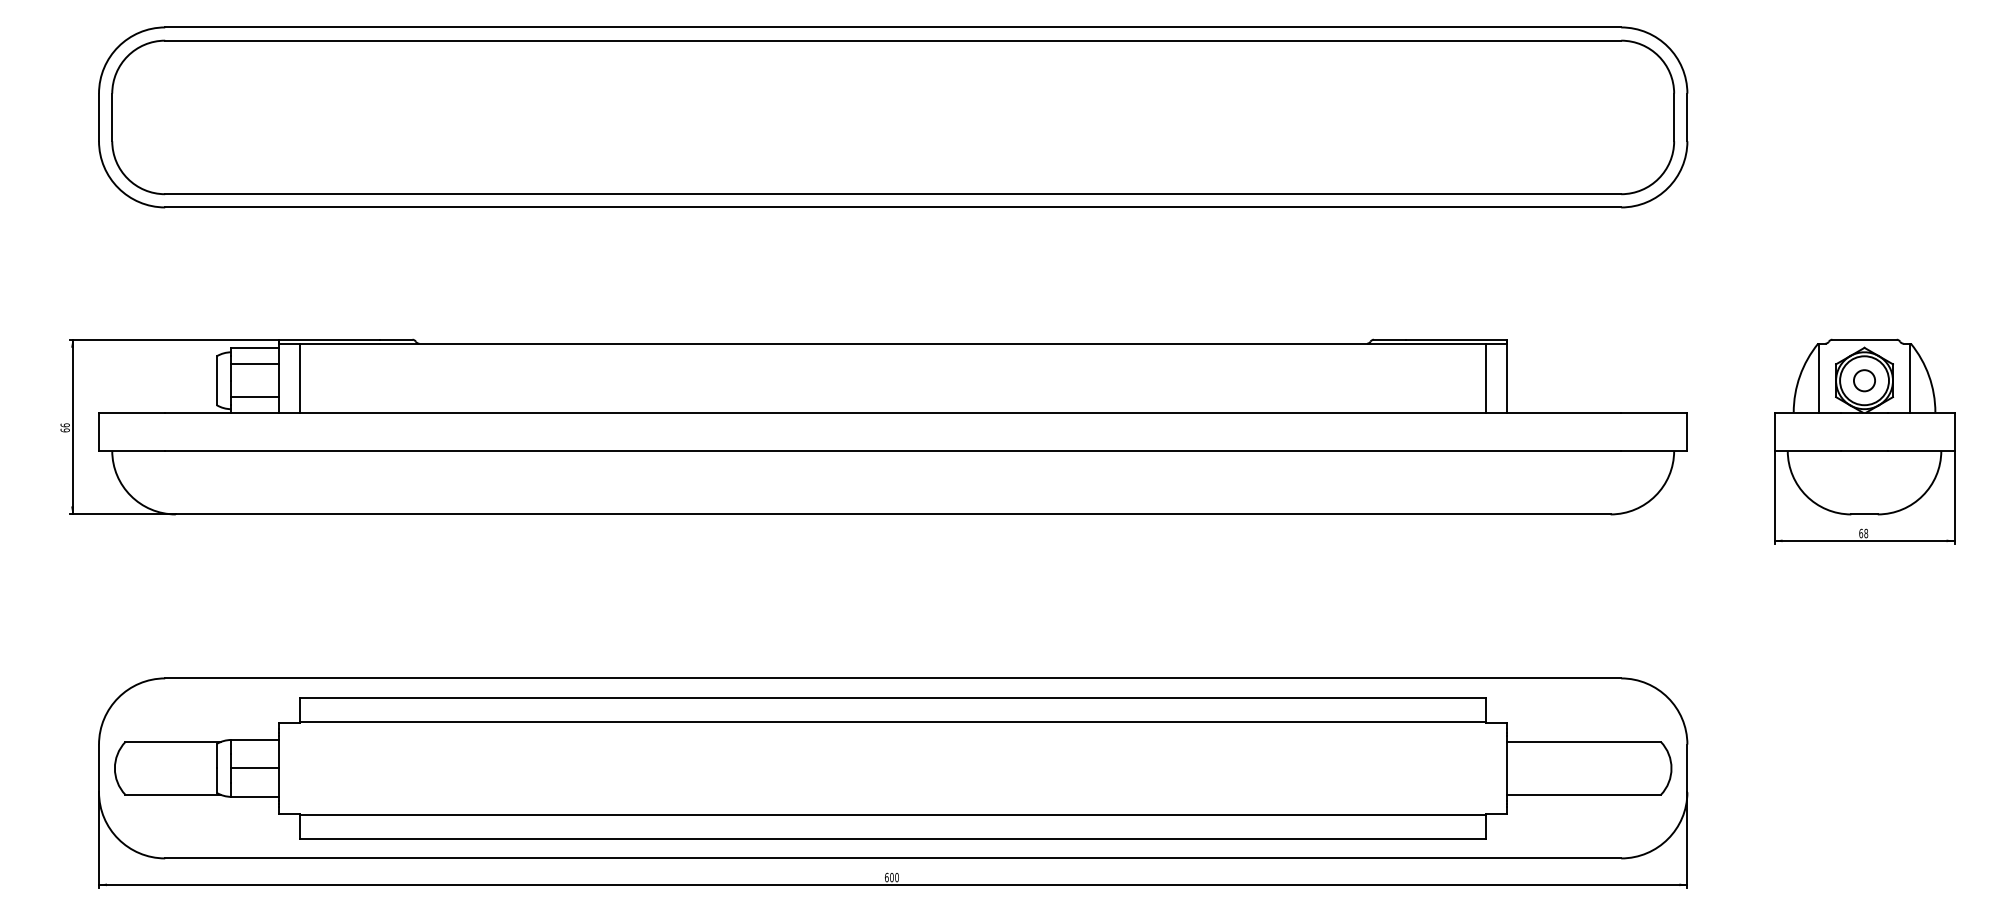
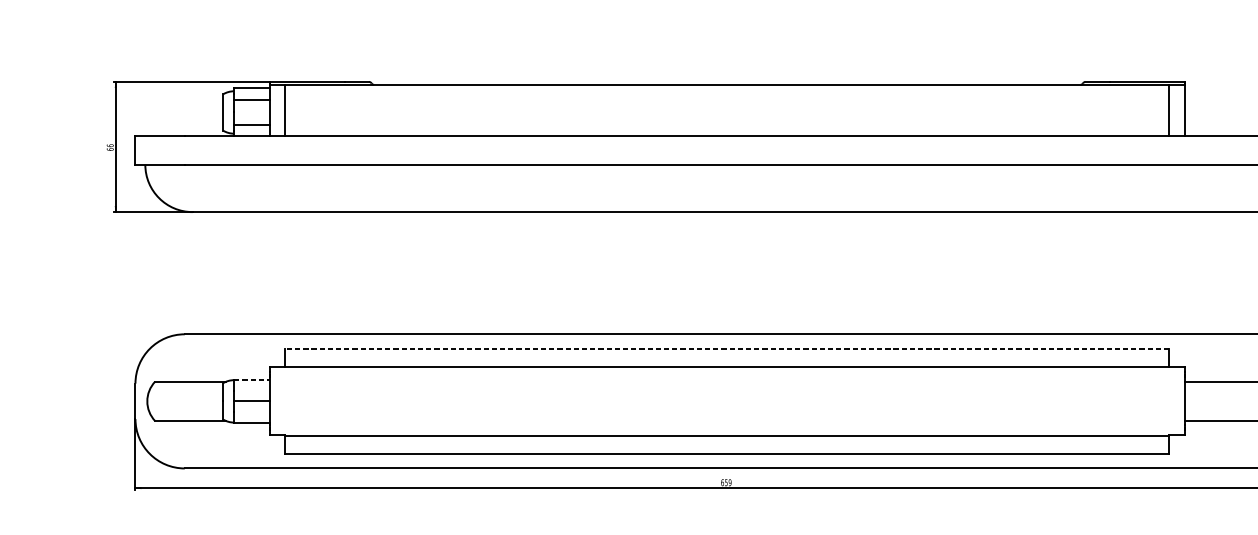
line: (893, 697) -> (727, 348), solid -> dashed
line: (255, 739) -> (252, 379), solid -> dashed
text: (894, 877) -> (728, 482), 600 -> 659

